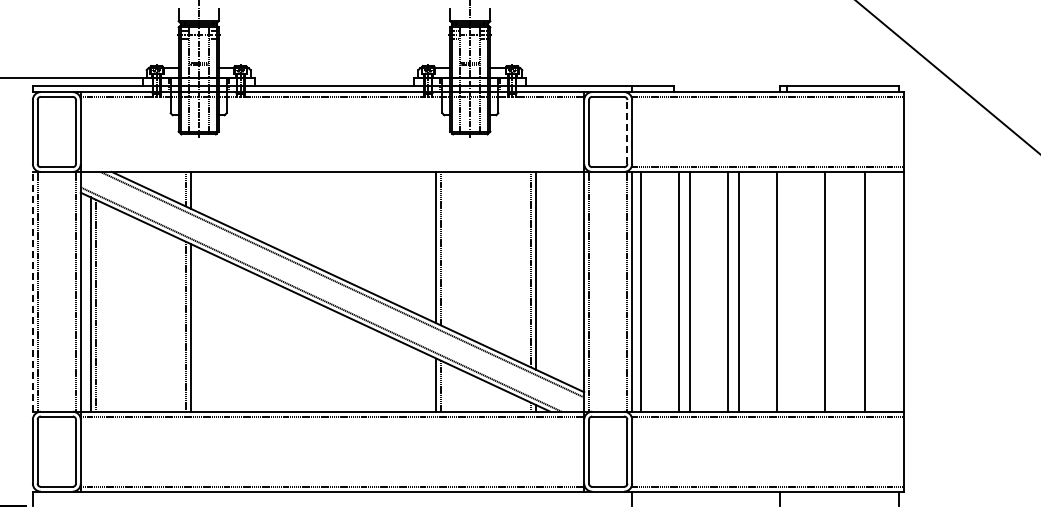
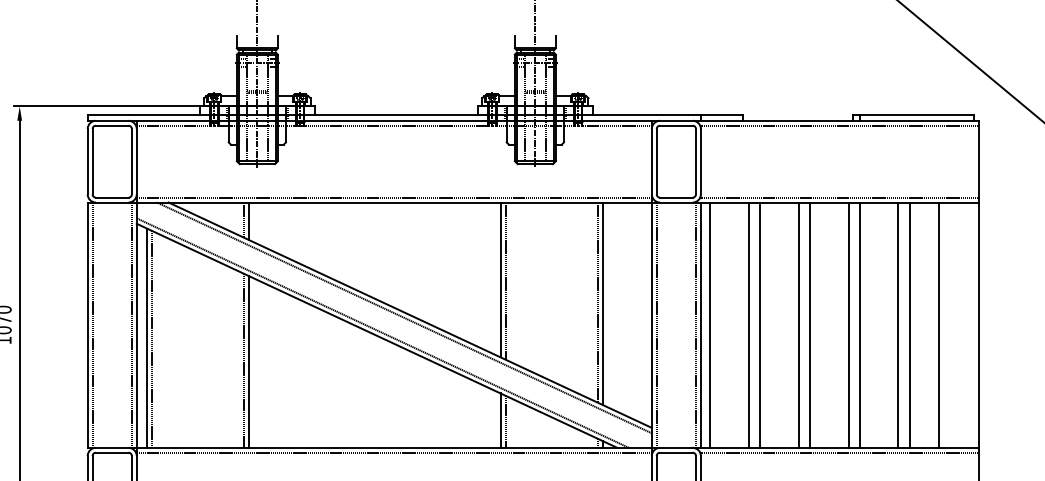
line: (627, 132) -> (696, 162), dashed -> solid
line: (332, 167) -> (394, 197), added
line: (32, 291) -> (87, 324), dashed -> solid
line: (787, 291) -> (859, 324), added
line: (836, 291) -> (909, 324), added

